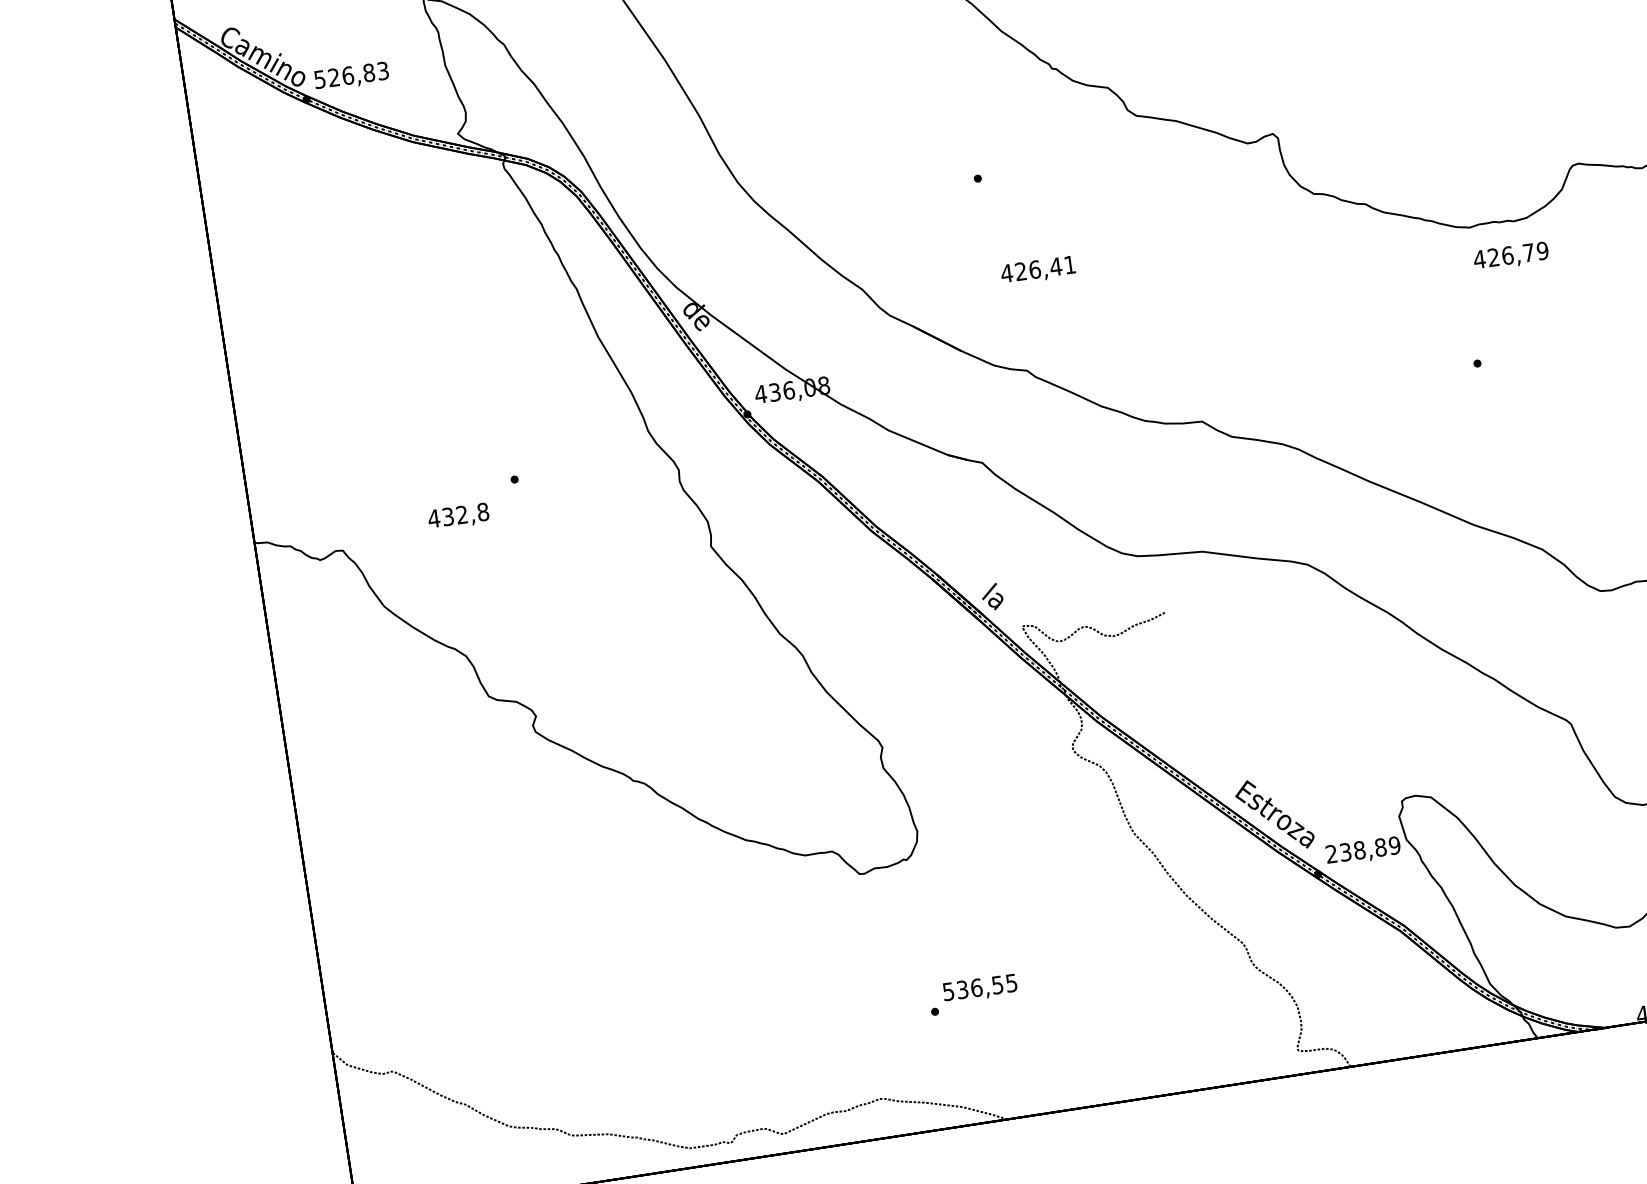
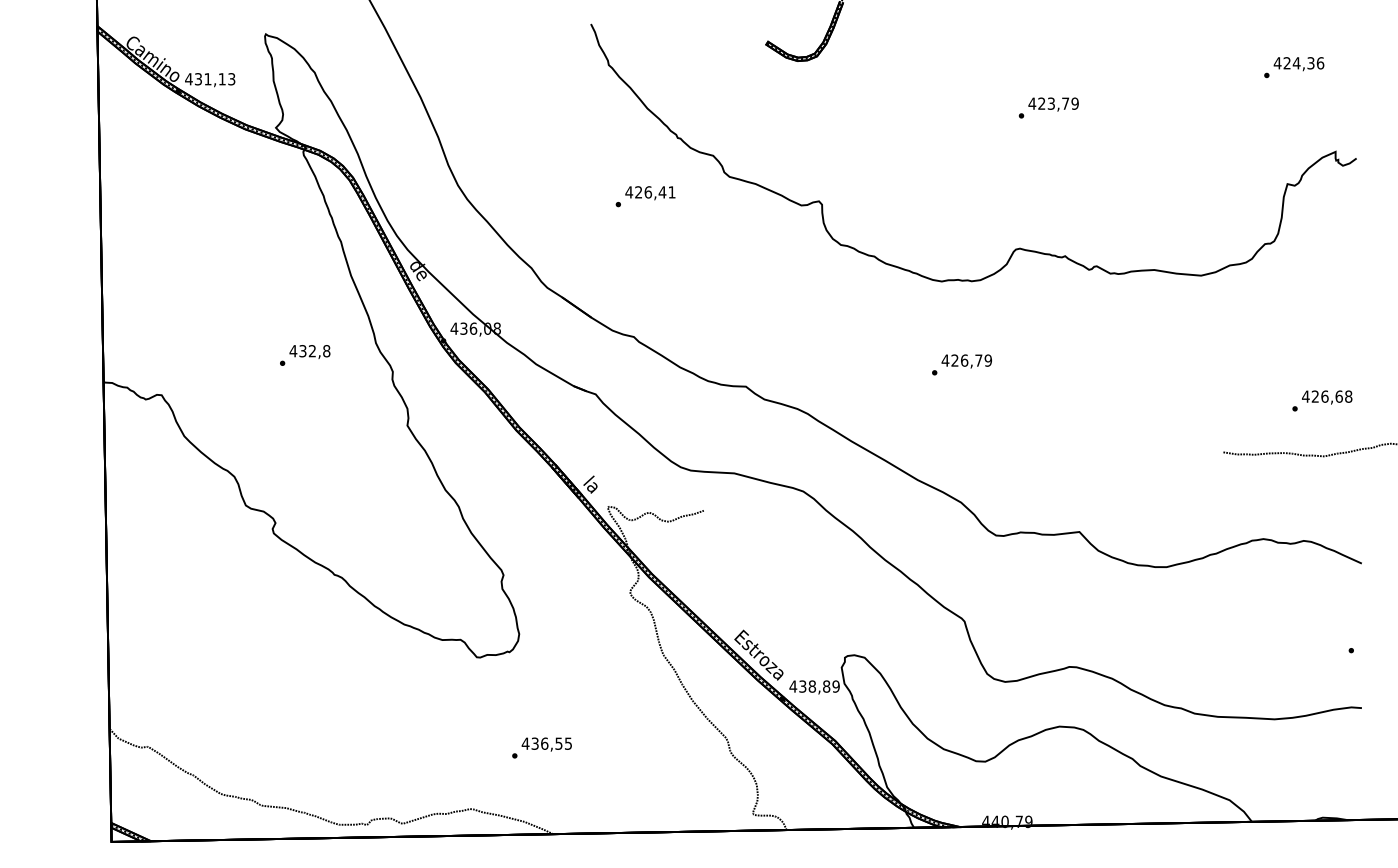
text: (344, 76) -> (205, 79), 526,83 -> 431,13
text: (1510, 256) -> (966, 361), moved
text: (1038, 270) -> (650, 193), moved
text: (457, 515) -> (309, 351), moved
text: (1331, 853) -> (793, 686), 238,89 -> 438,89
text: (948, 991) -> (525, 743), 536,55 -> 436,55

